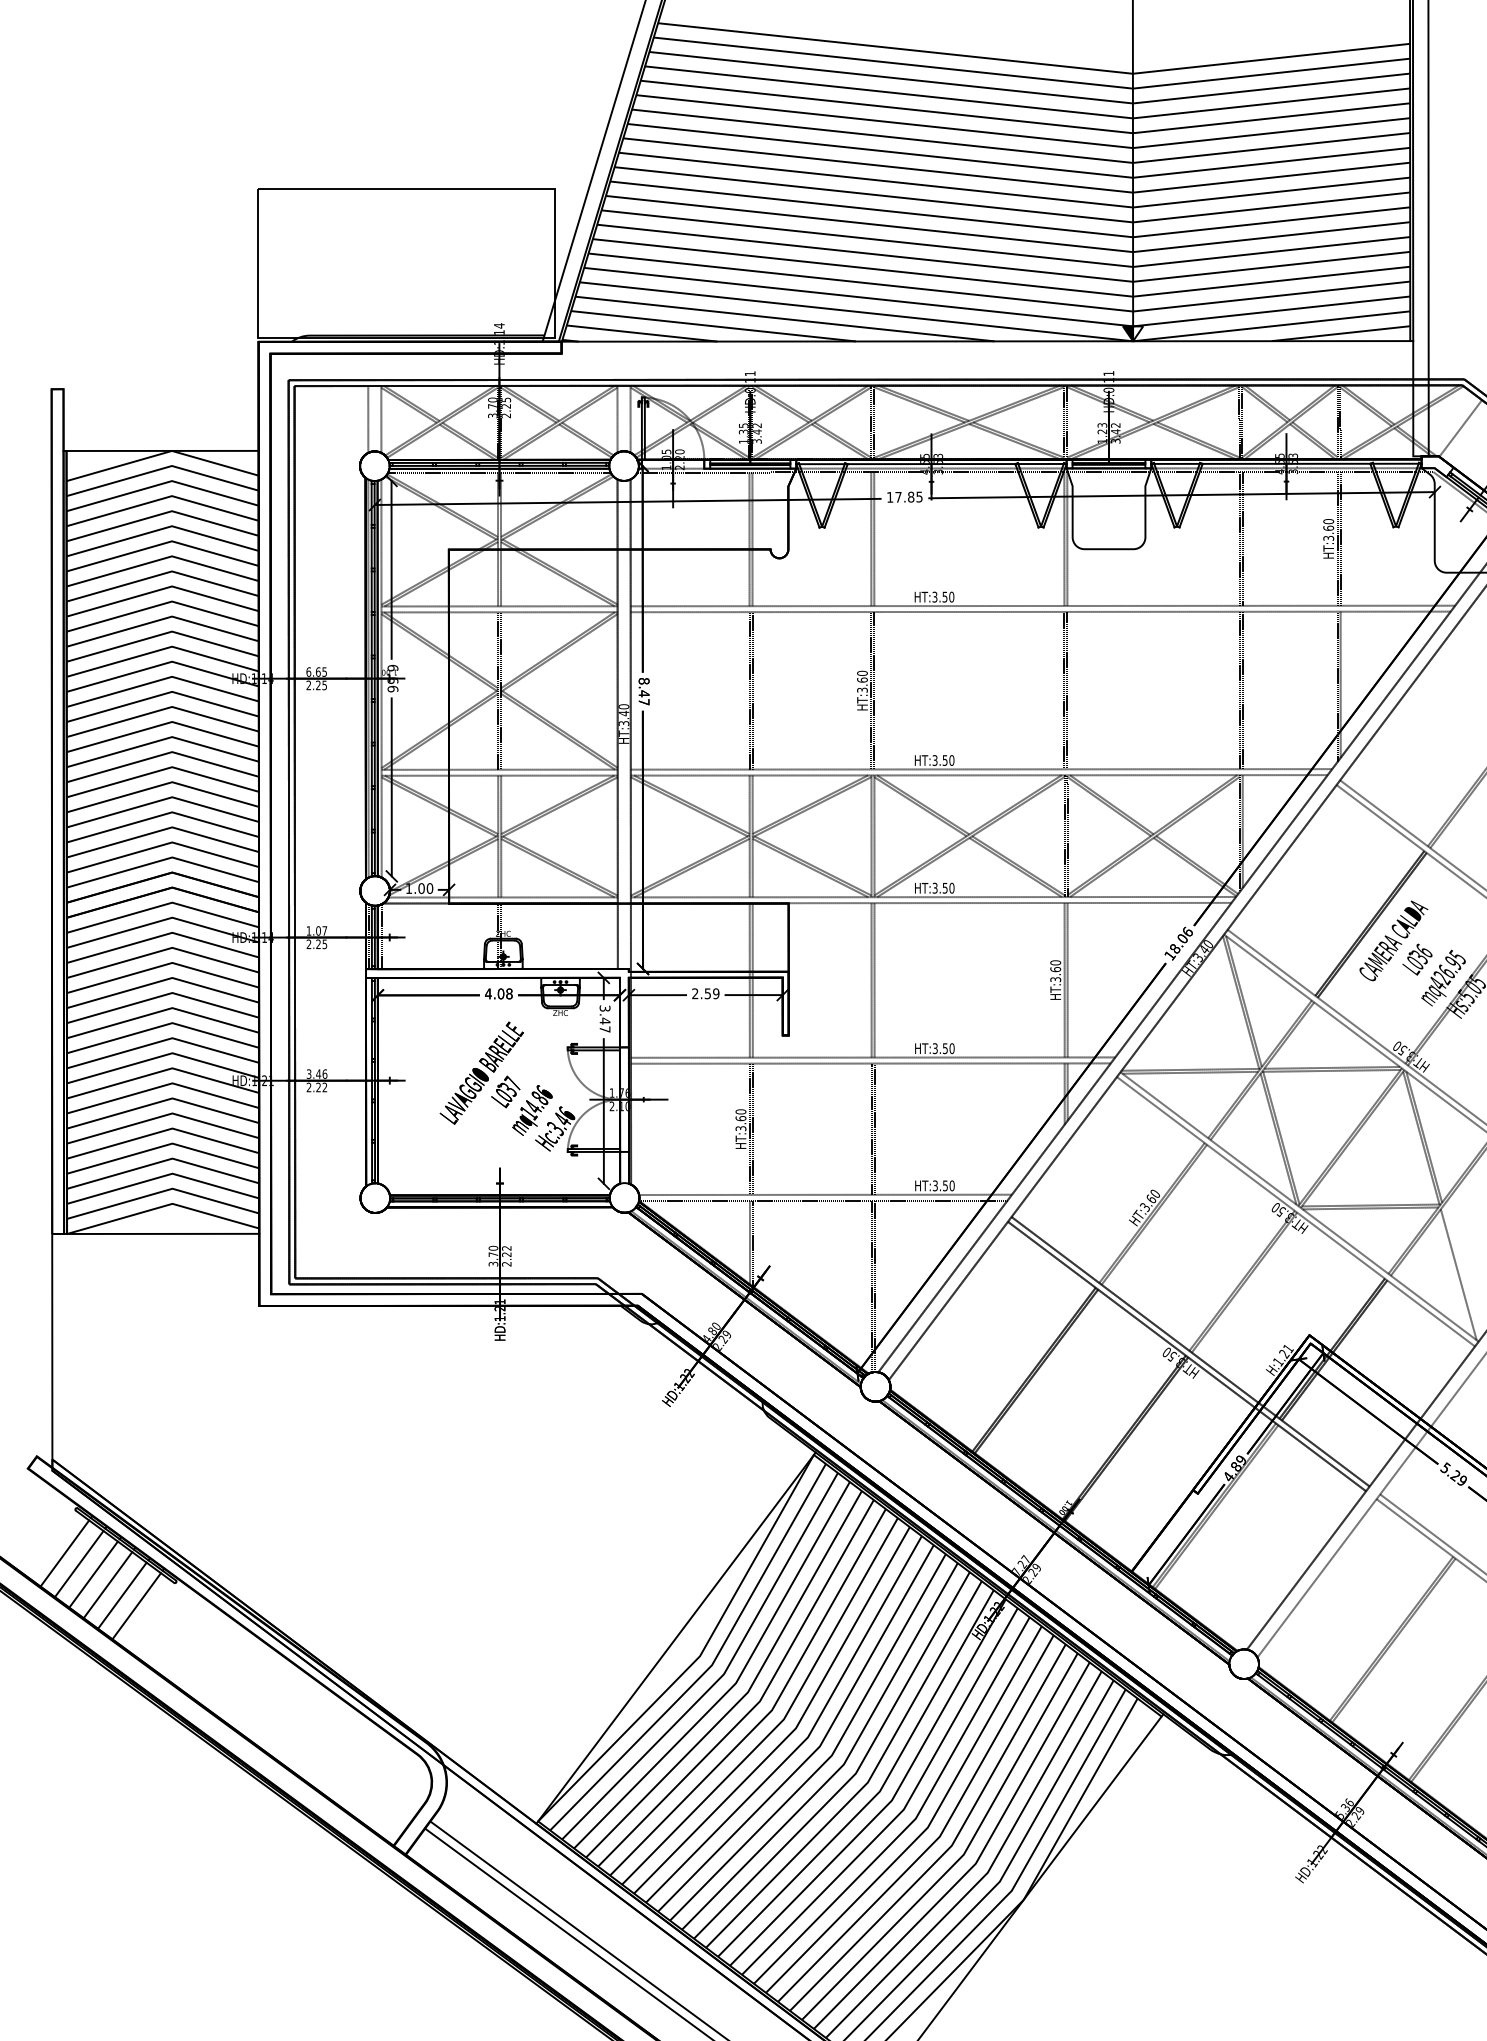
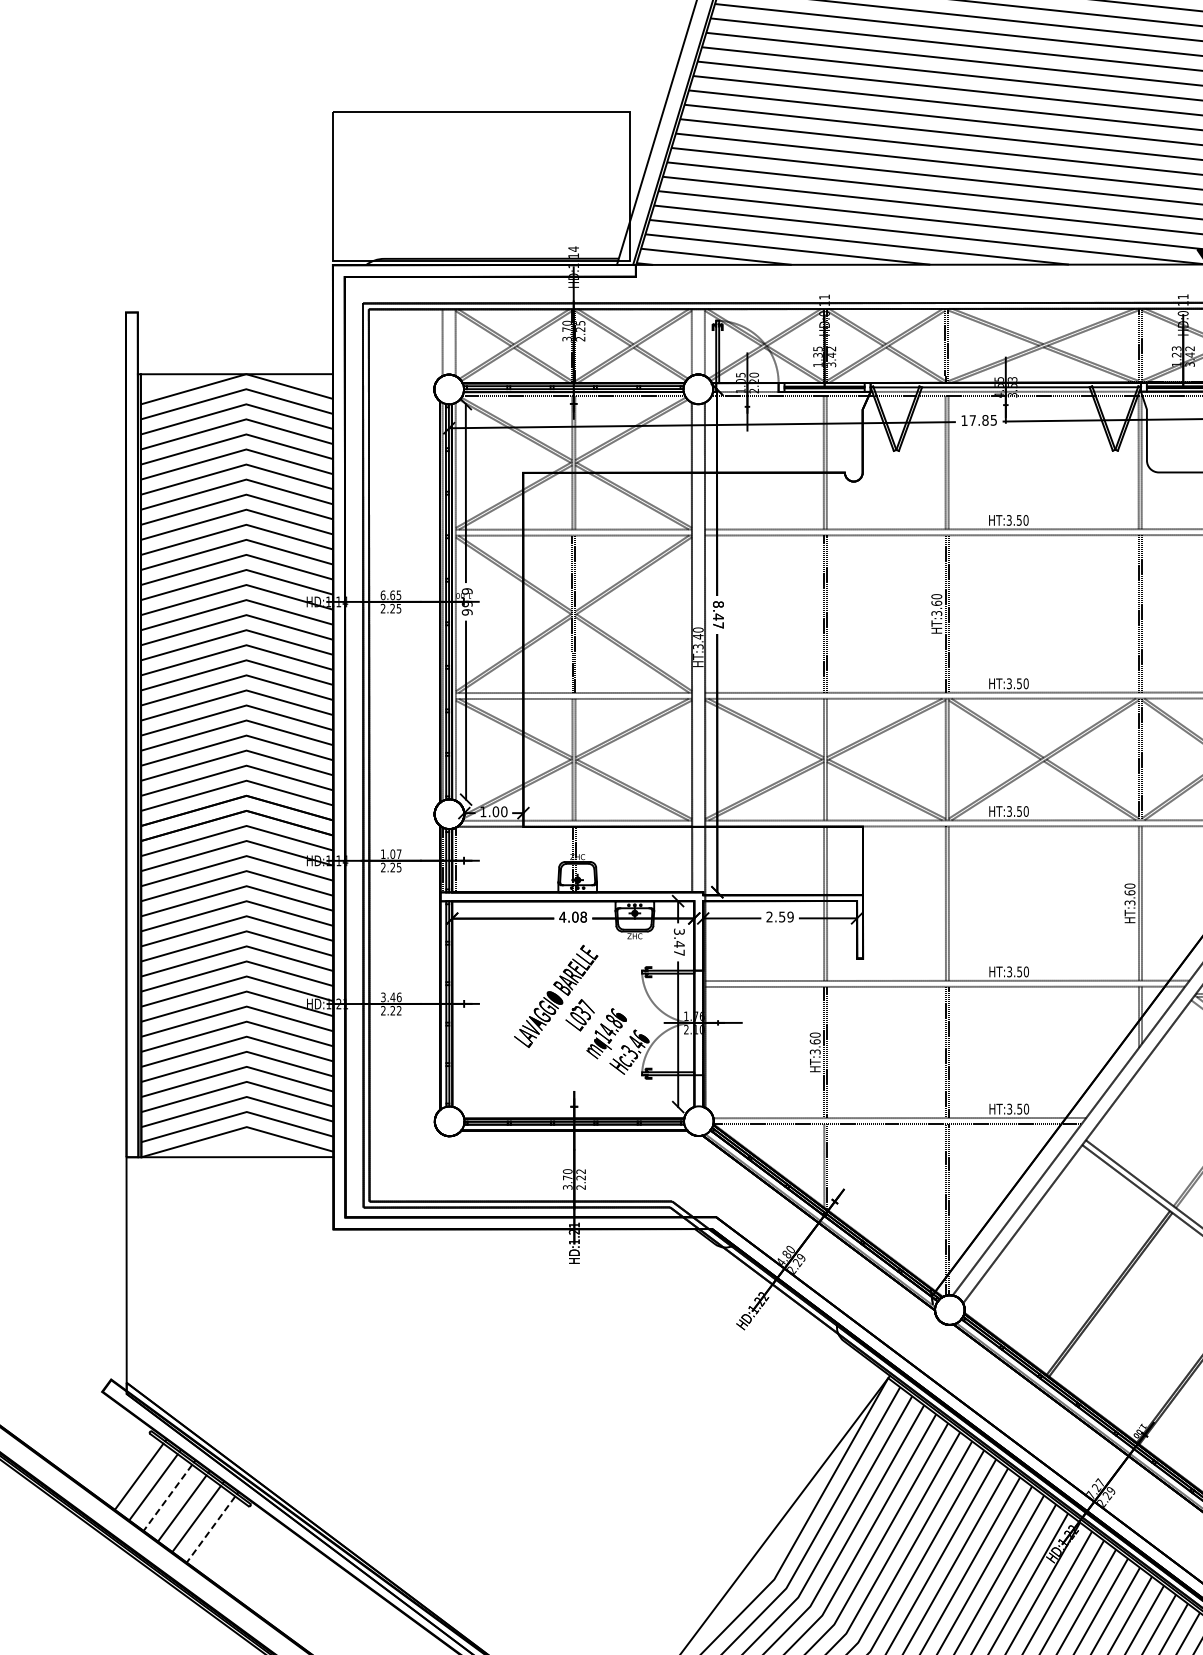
line: (93, 1575) -> (167, 1498), solid -> dashed
line: (136, 1606) -> (210, 1529), solid -> dashed

